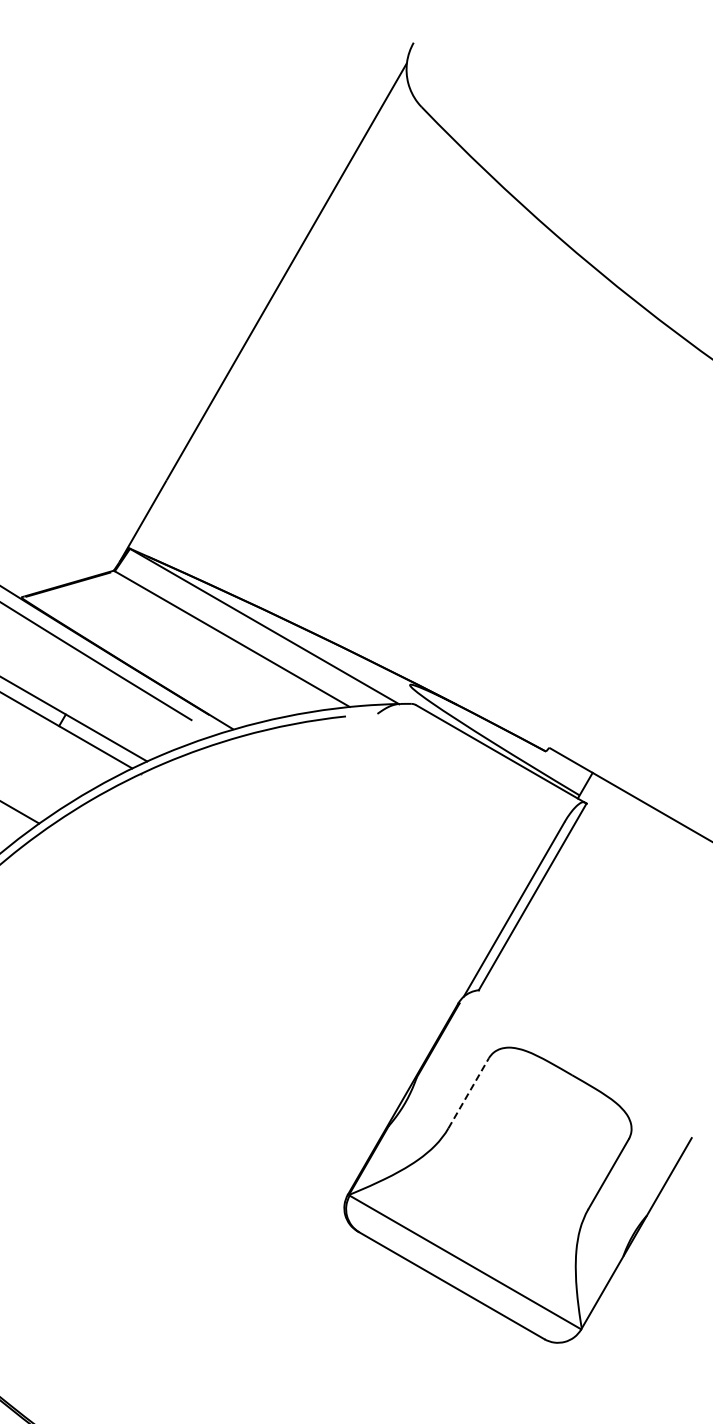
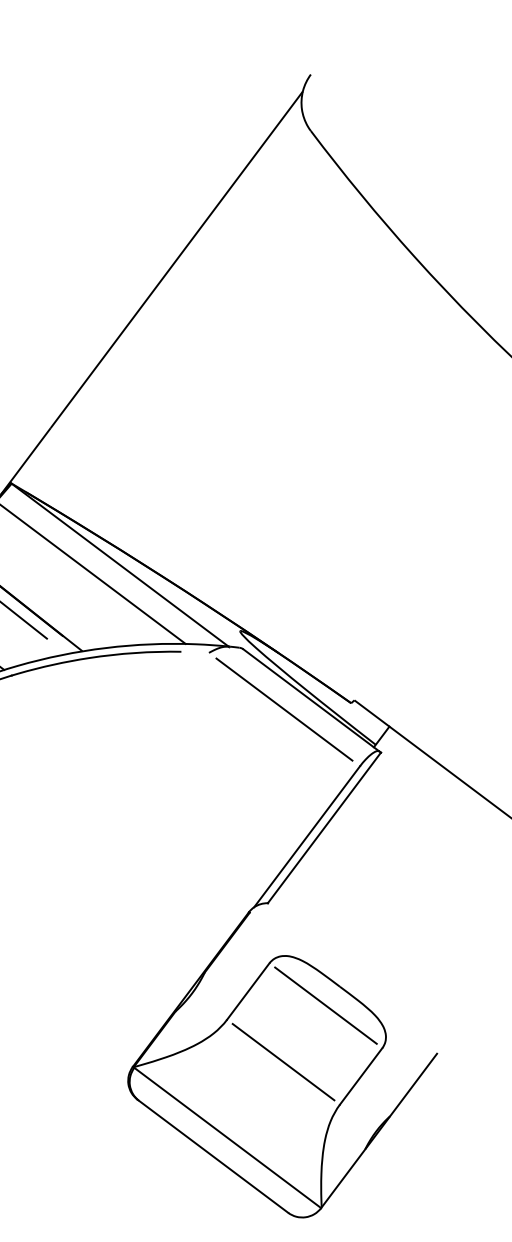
line: (470, 767) -> (284, 709), added
line: (468, 1092) -> (248, 990), dashed -> solid
line: (558, 1098) -> (325, 1005), added
line: (518, 1168) -> (283, 1061), added

